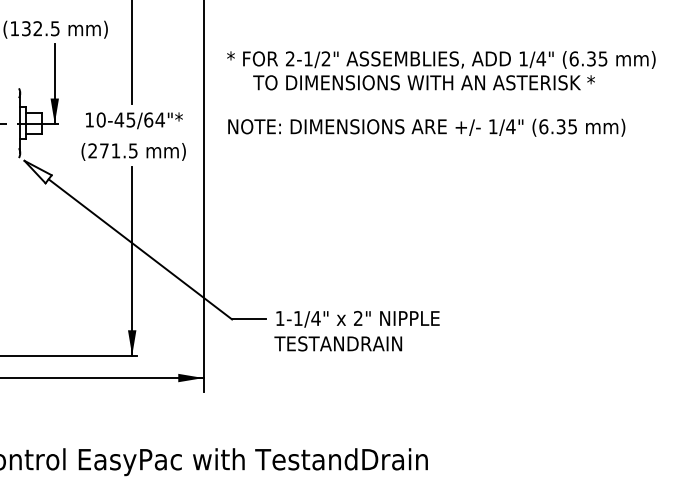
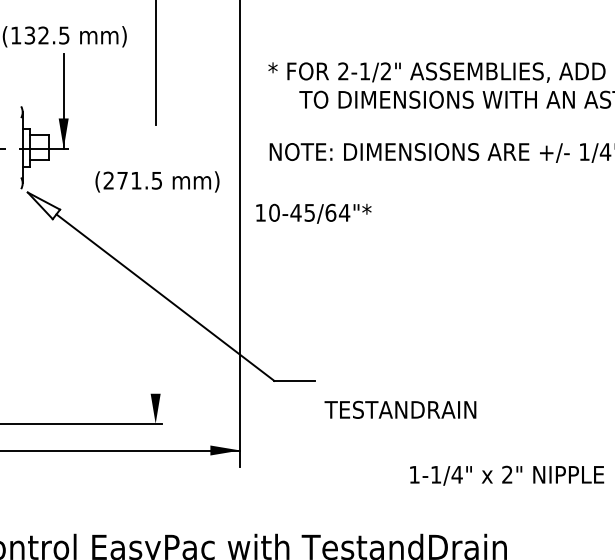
text: (134, 120) -> (314, 213), moved
line: (132, 261) -> (156, 312), removed
text: (357, 319) -> (506, 475), moved

